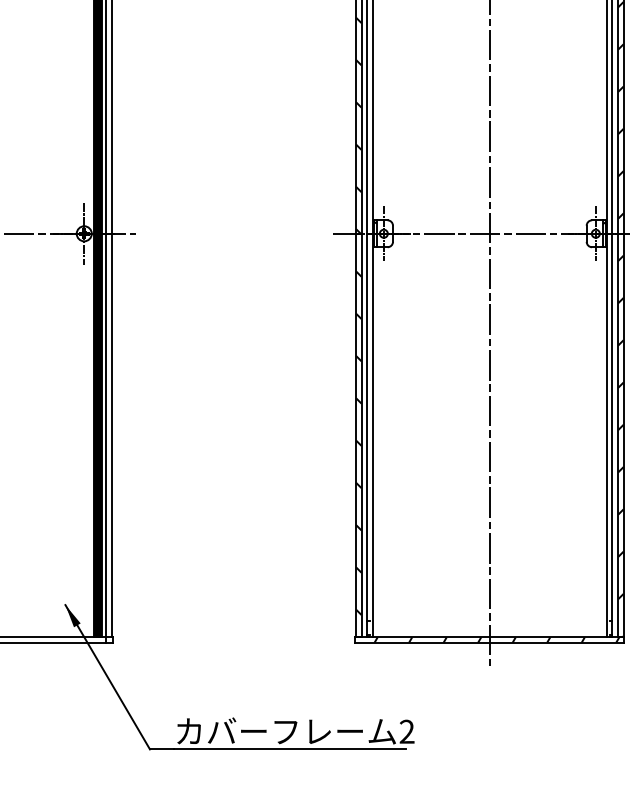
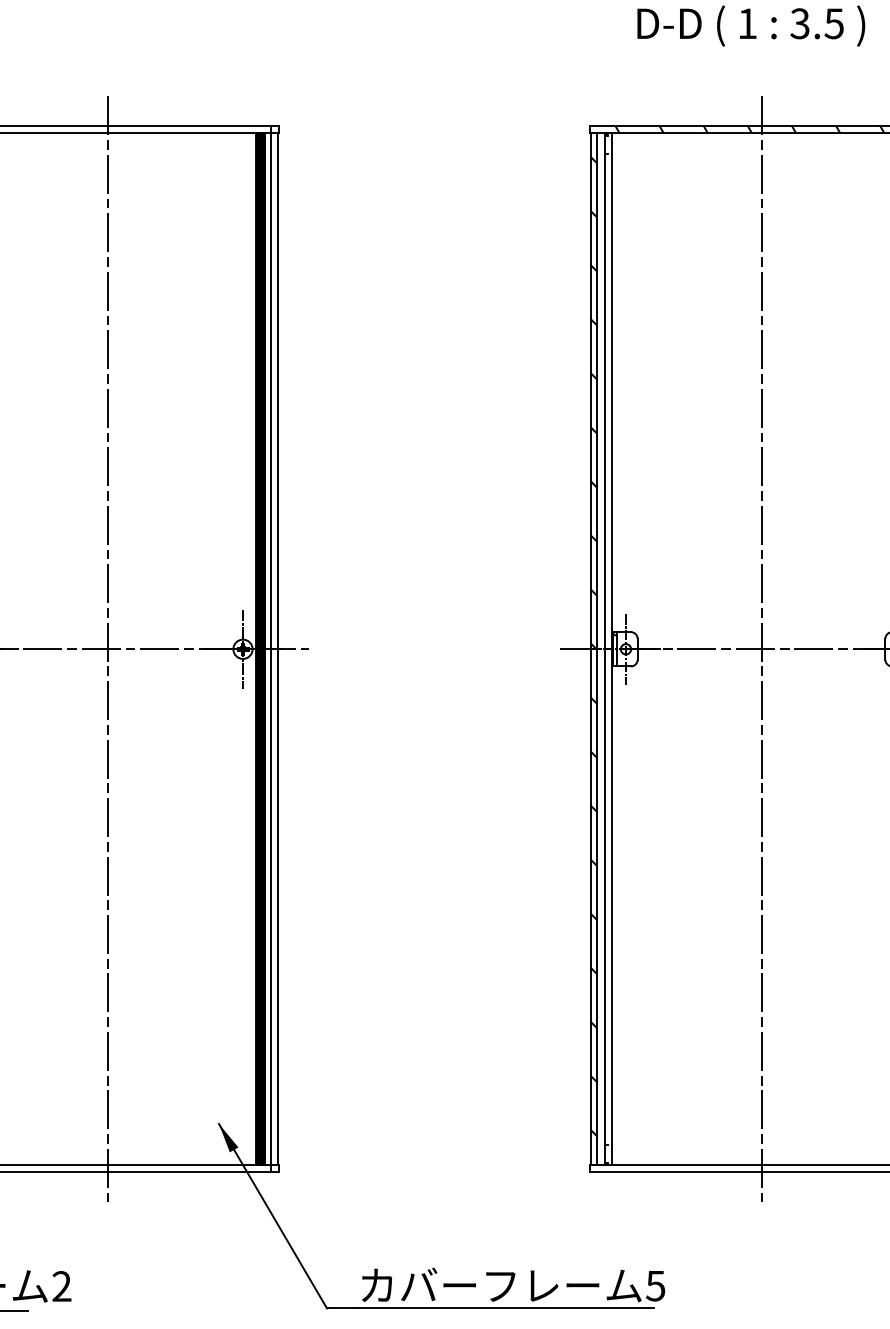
hatch: (479, 639) -> (748, 1168), removed
text: (406, 731) -> (655, 1285), 2 -> 5

